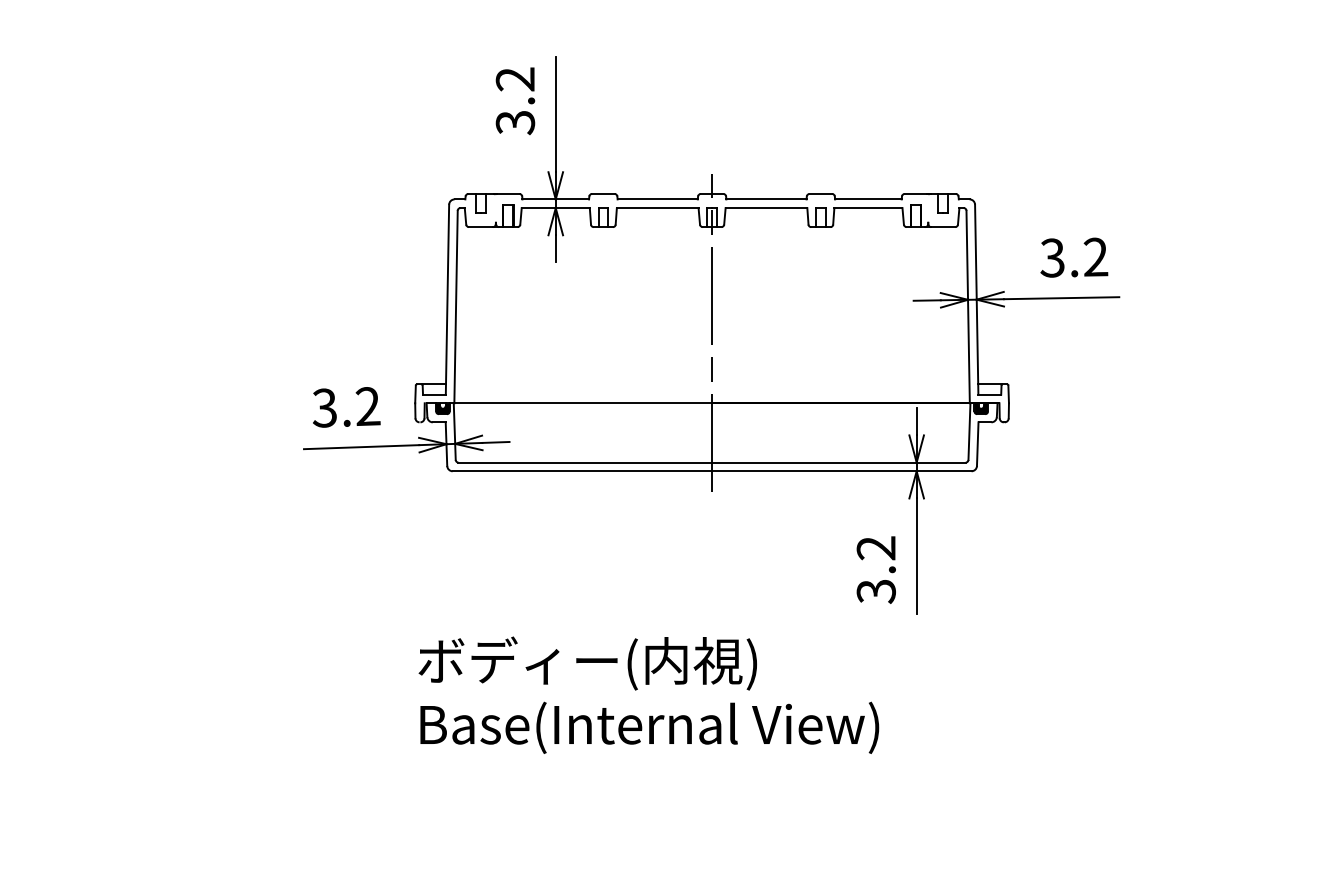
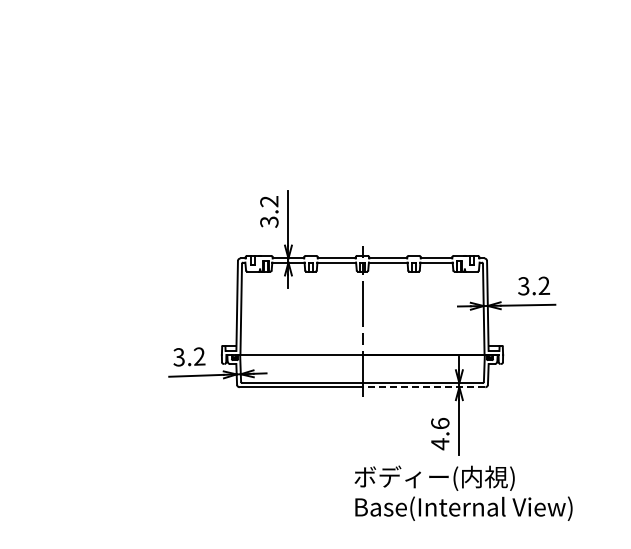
line: (840, 471) -> (423, 387), solid -> dashed
text: (876, 568) -> (440, 433), 3.2 -> 4.6
text: (648, 693) -> (463, 492), moved

